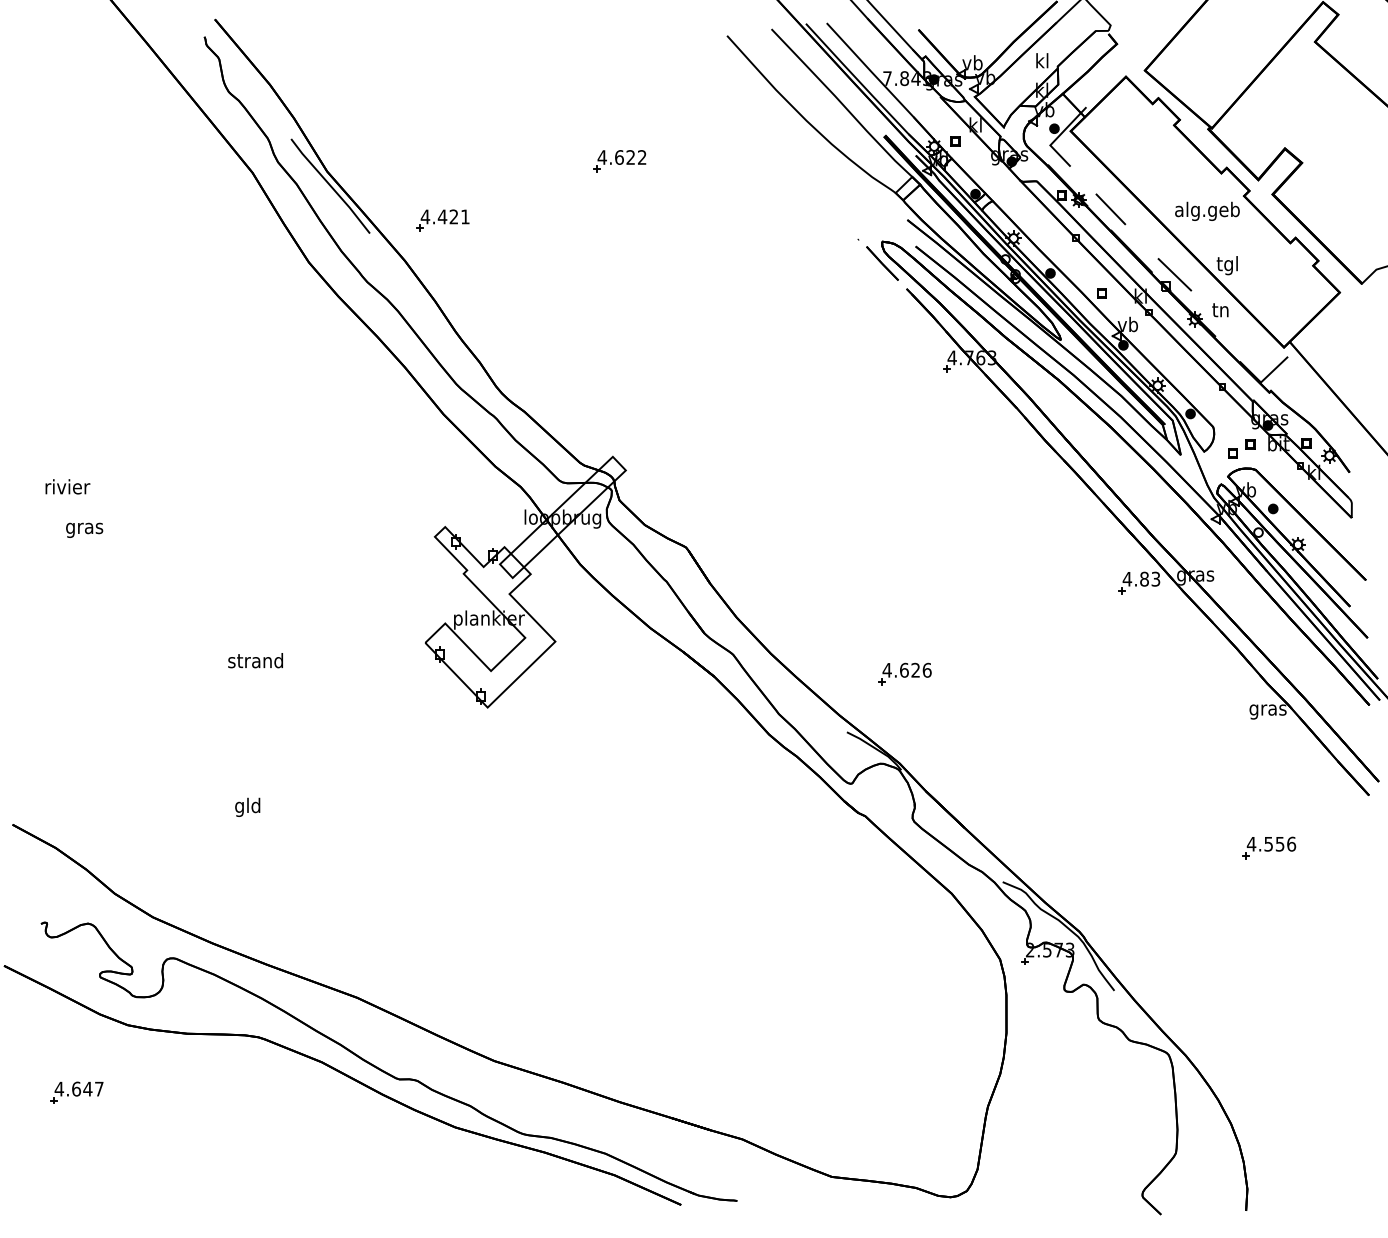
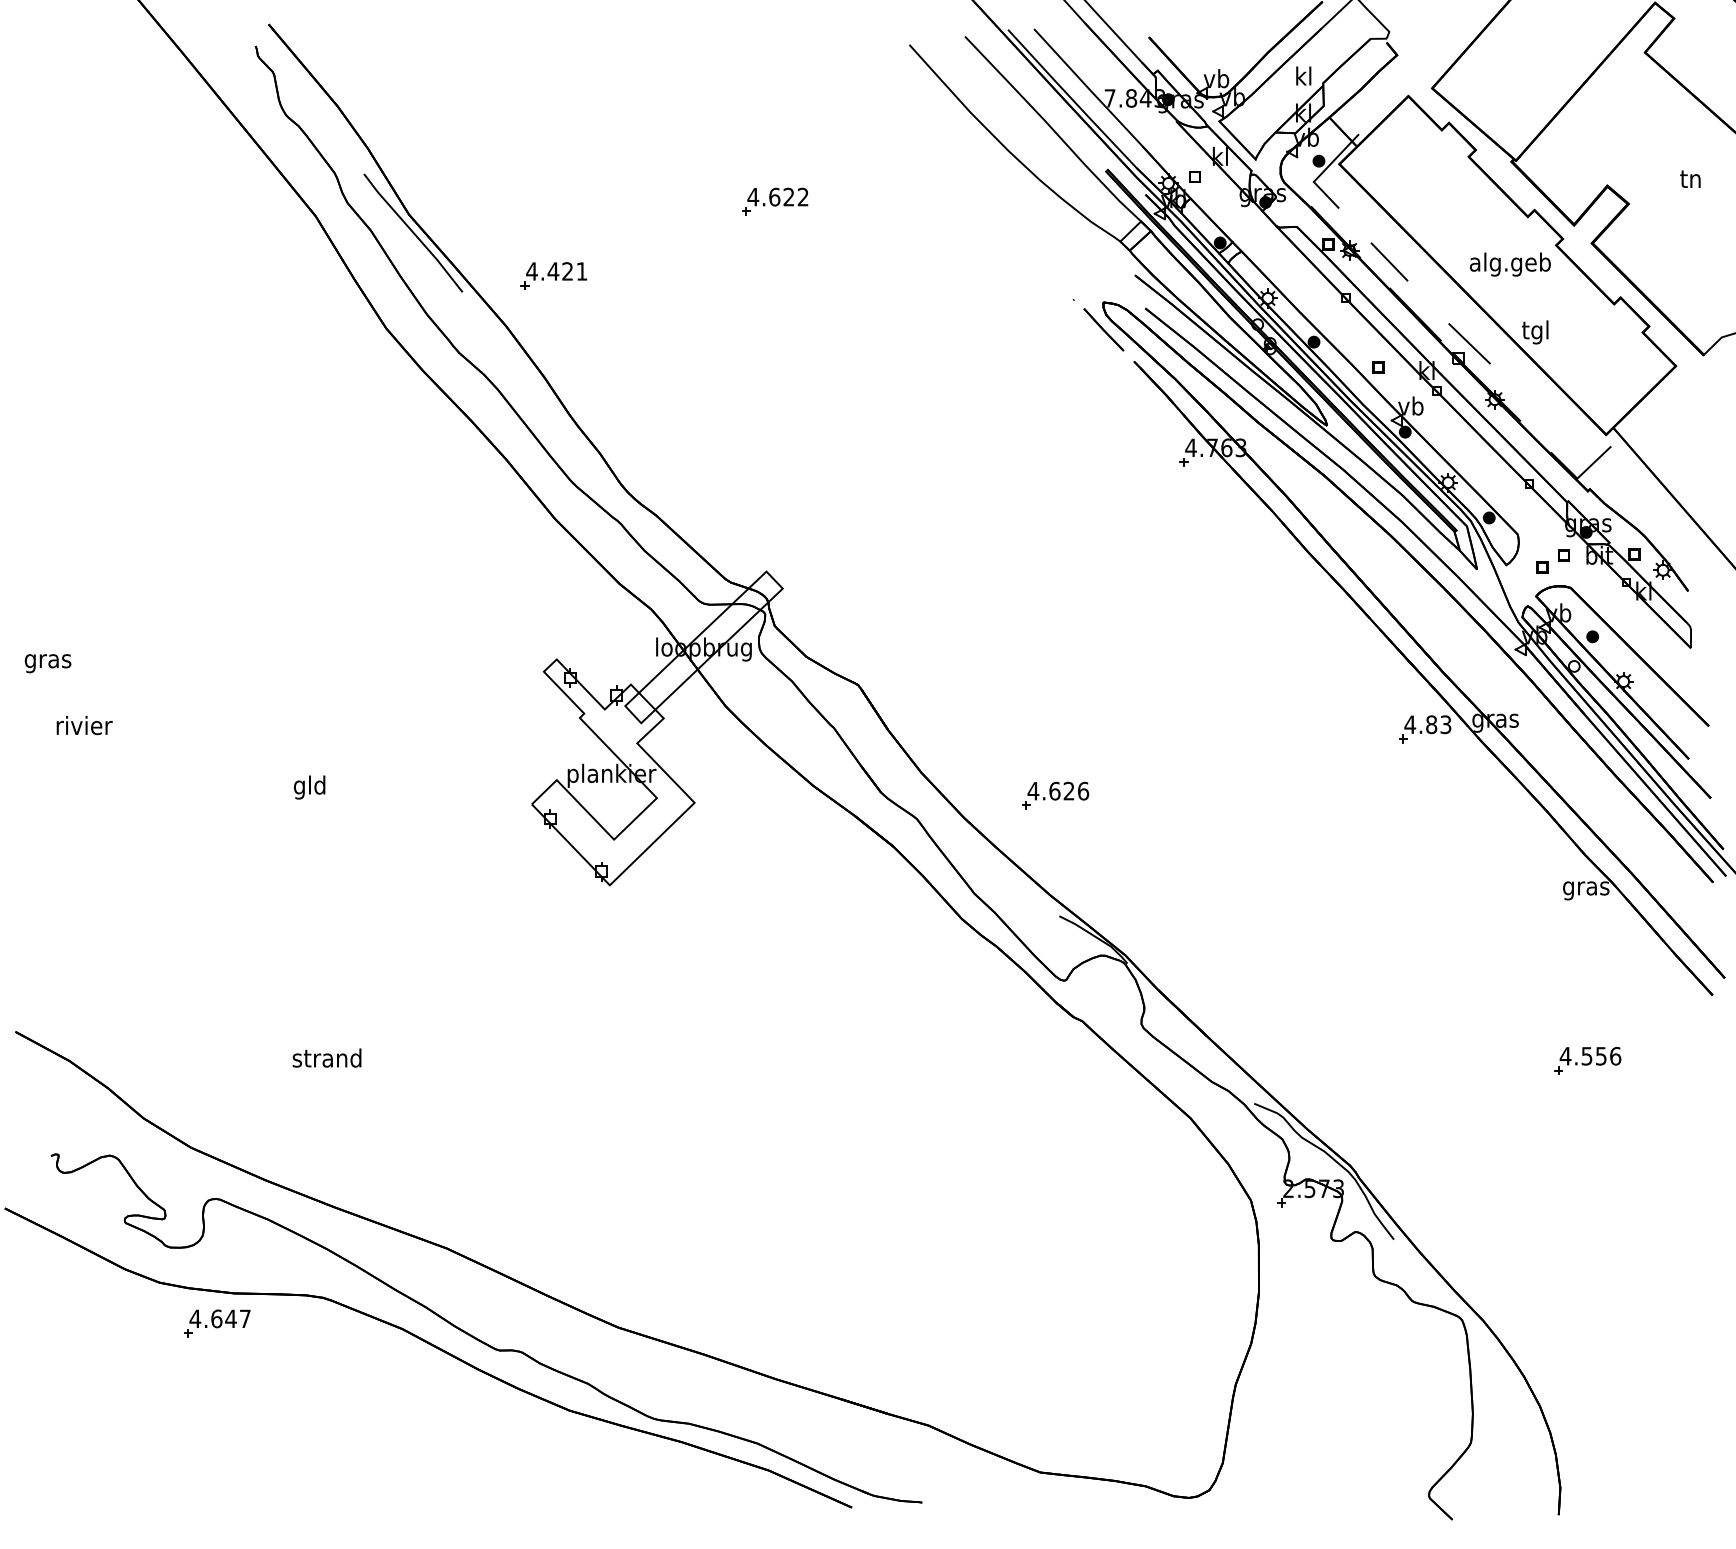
text: (1220, 310) -> (1690, 179), moved
text: (67, 486) -> (84, 725), moved
text: (84, 529) -> (47, 662), moved
text: (255, 660) -> (326, 1057), moved
part: (904, 673) -> (1055, 795), moved
text: (247, 806) -> (309, 786), moved
part: (76, 1092) -> (216, 1323), moved

